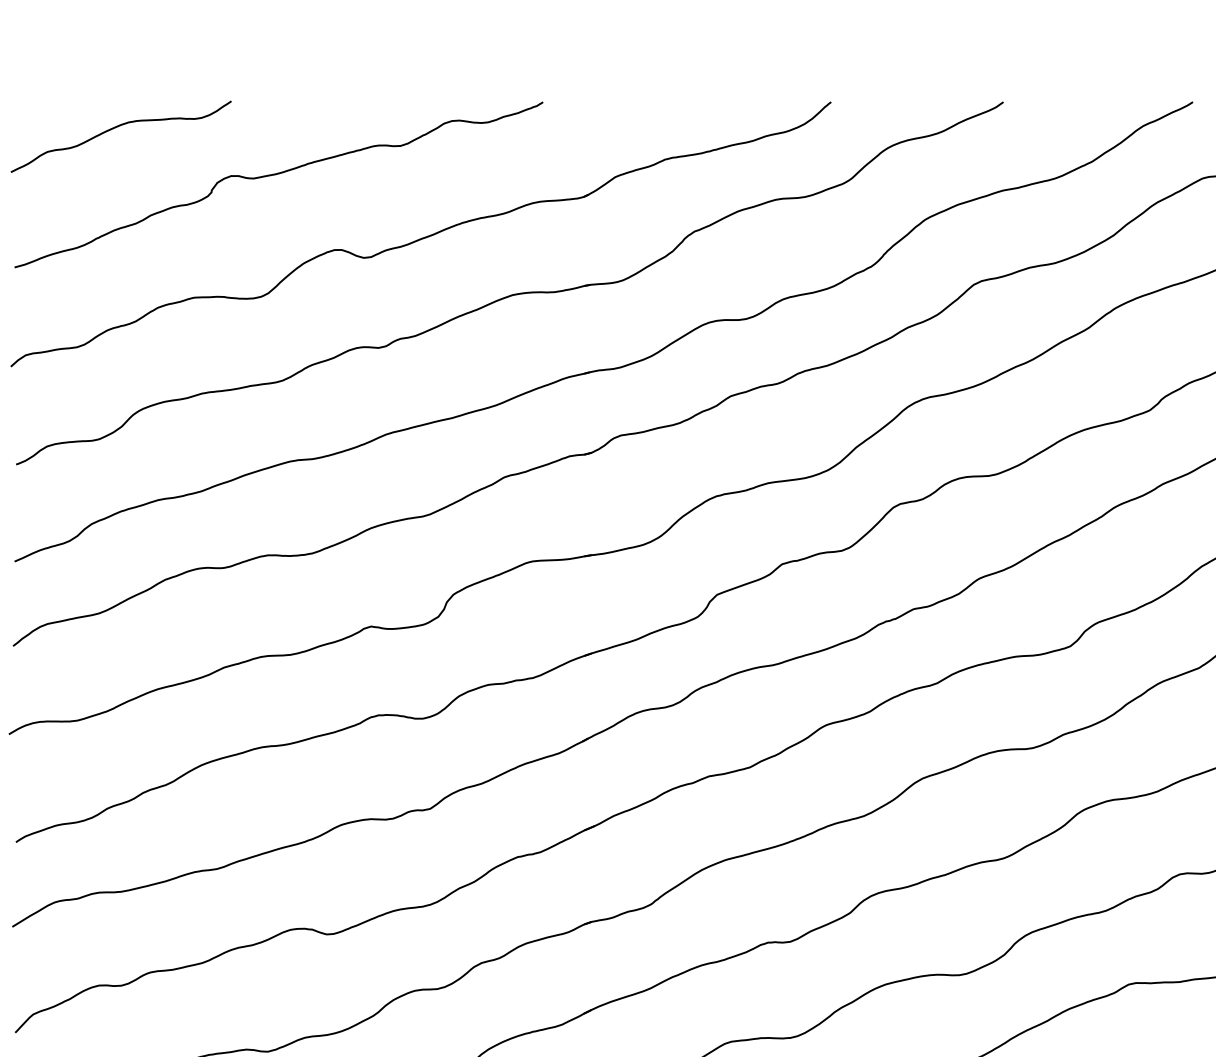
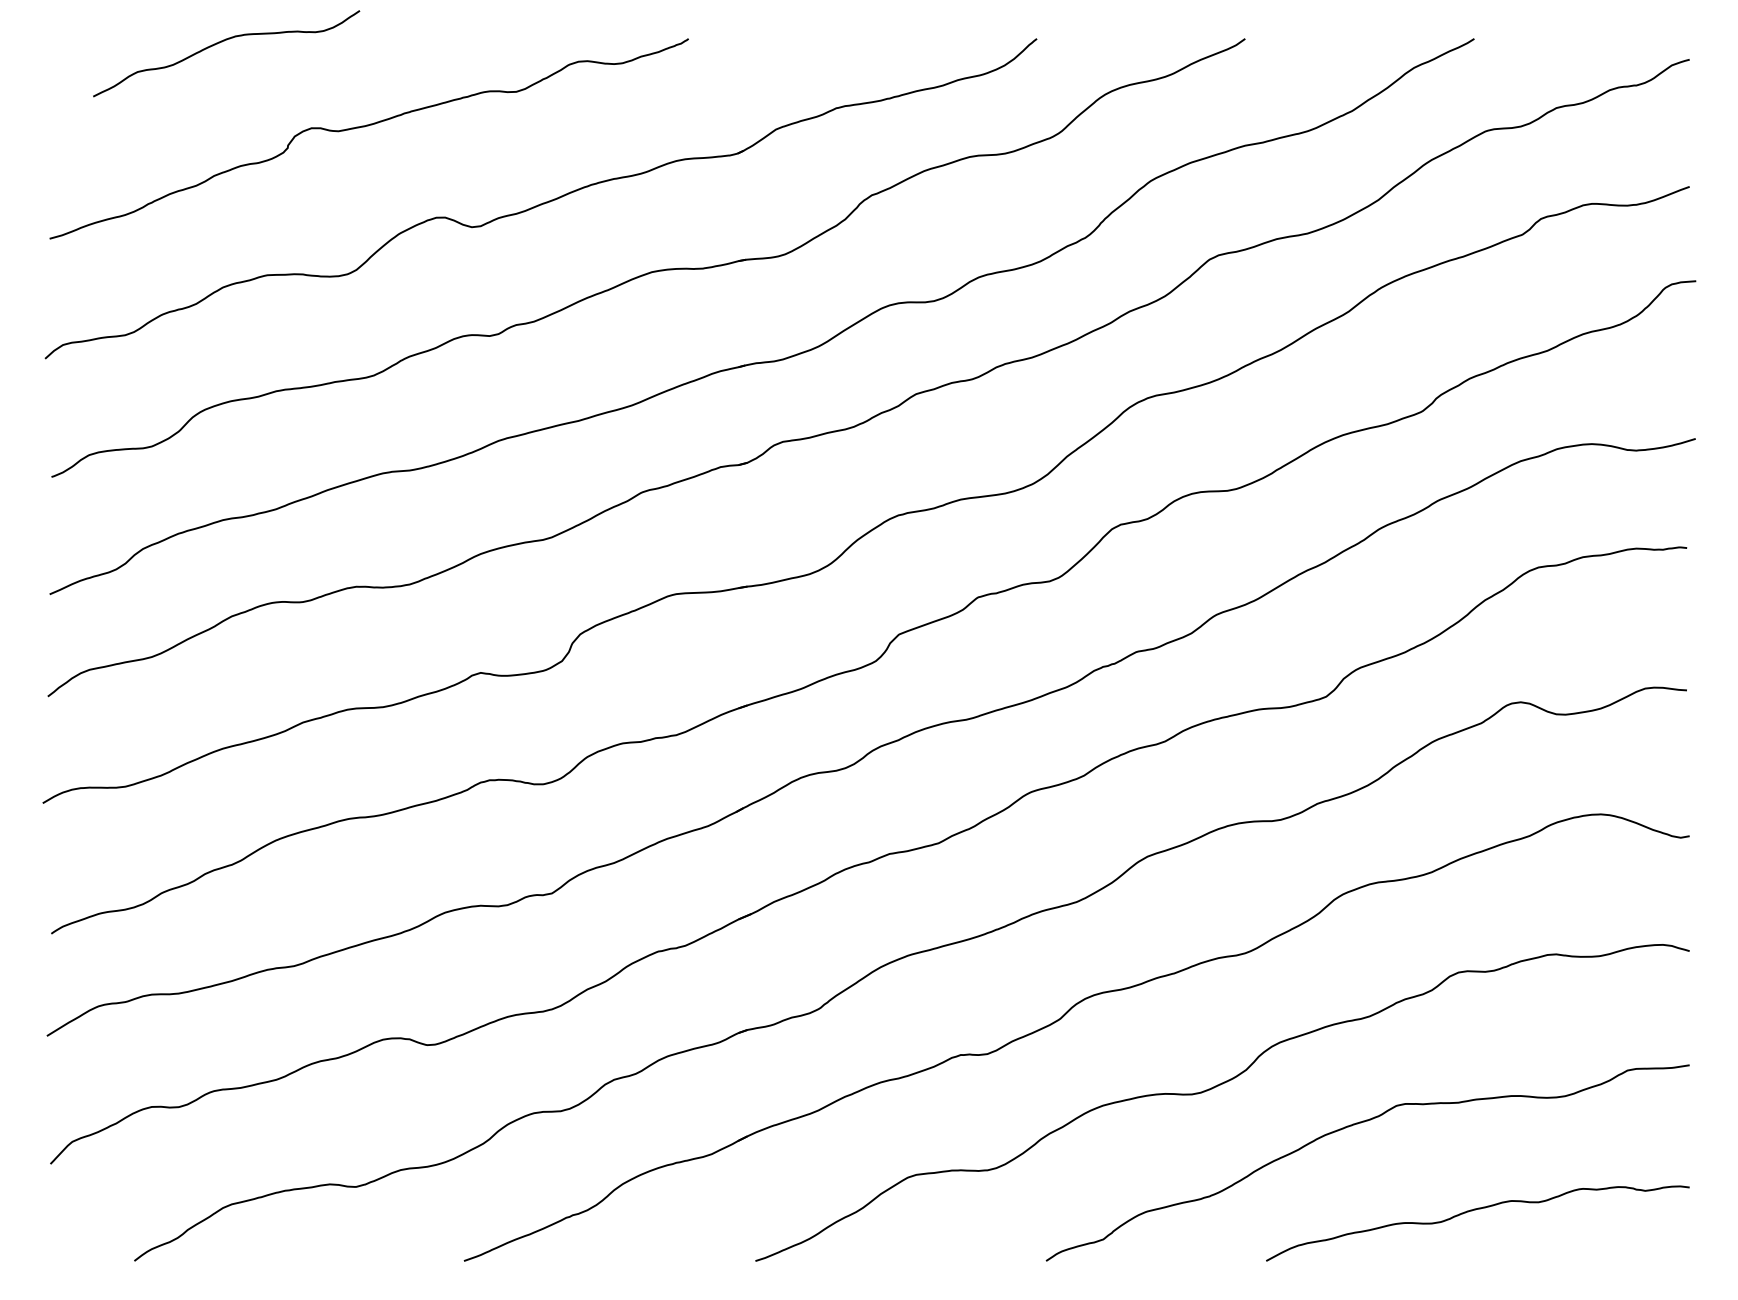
curve: (117, 127) -> (222, 42), moved

